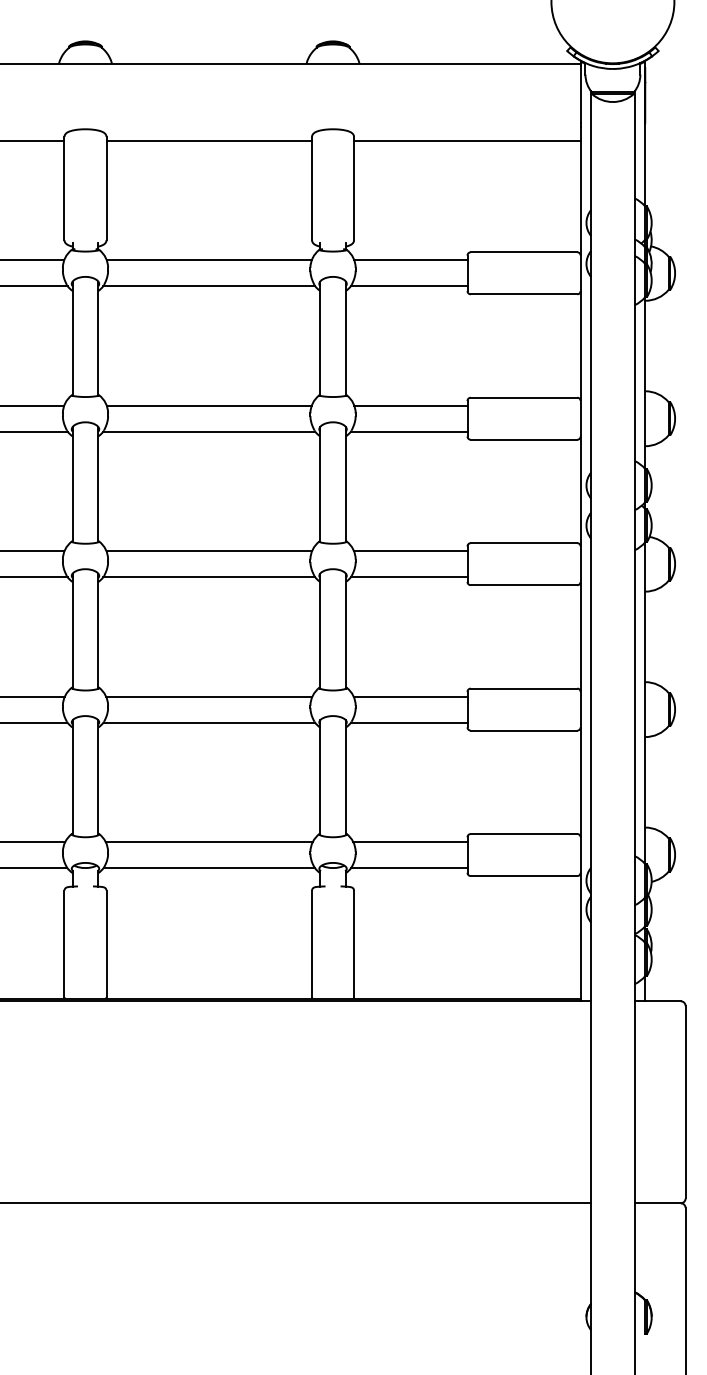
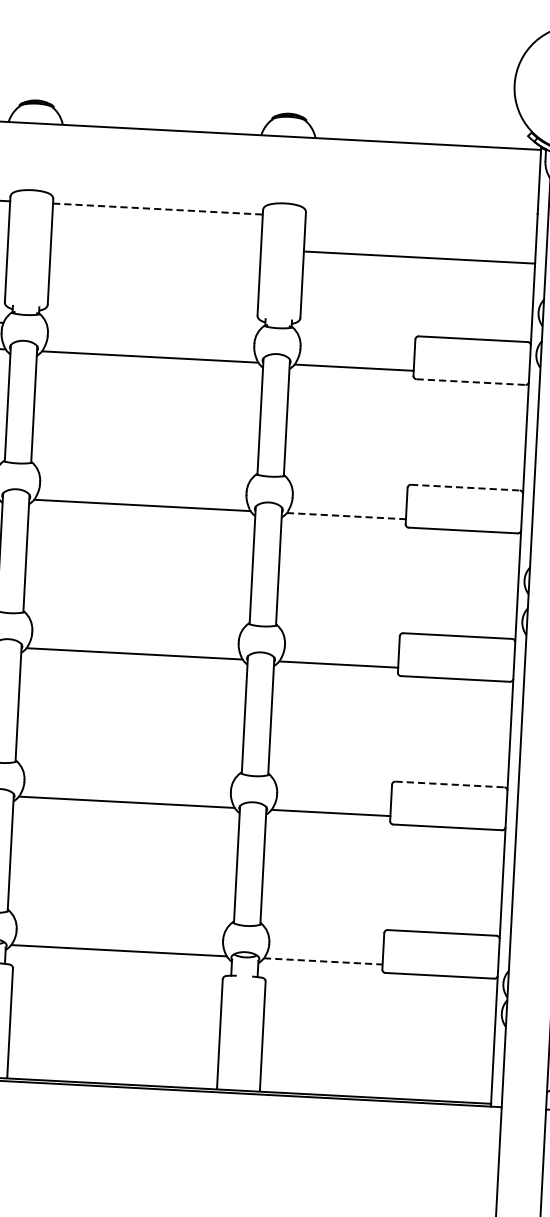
line: (209, 141) -> (158, 209), solid -> dashed
line: (467, 141) -> (419, 257), moved
line: (208, 260) -> (150, 330), removed
line: (410, 260) -> (356, 341), removed
line: (524, 294) -> (471, 382), solid -> dashed
line: (524, 397) -> (465, 487), solid -> dashed
line: (208, 405) -> (143, 478), removed
line: (410, 405) -> (349, 489), removed
line: (409, 431) -> (346, 515), solid -> dashed
line: (209, 551) -> (136, 627), removed
line: (410, 551) -> (341, 638), removed
line: (524, 688) -> (450, 784), solid -> dashed
line: (209, 696) -> (128, 775), removed
line: (410, 696) -> (333, 786), removed
line: (208, 842) -> (119, 924), removed
line: (410, 842) -> (325, 935), removed
line: (409, 867) -> (323, 960), solid -> dashed

